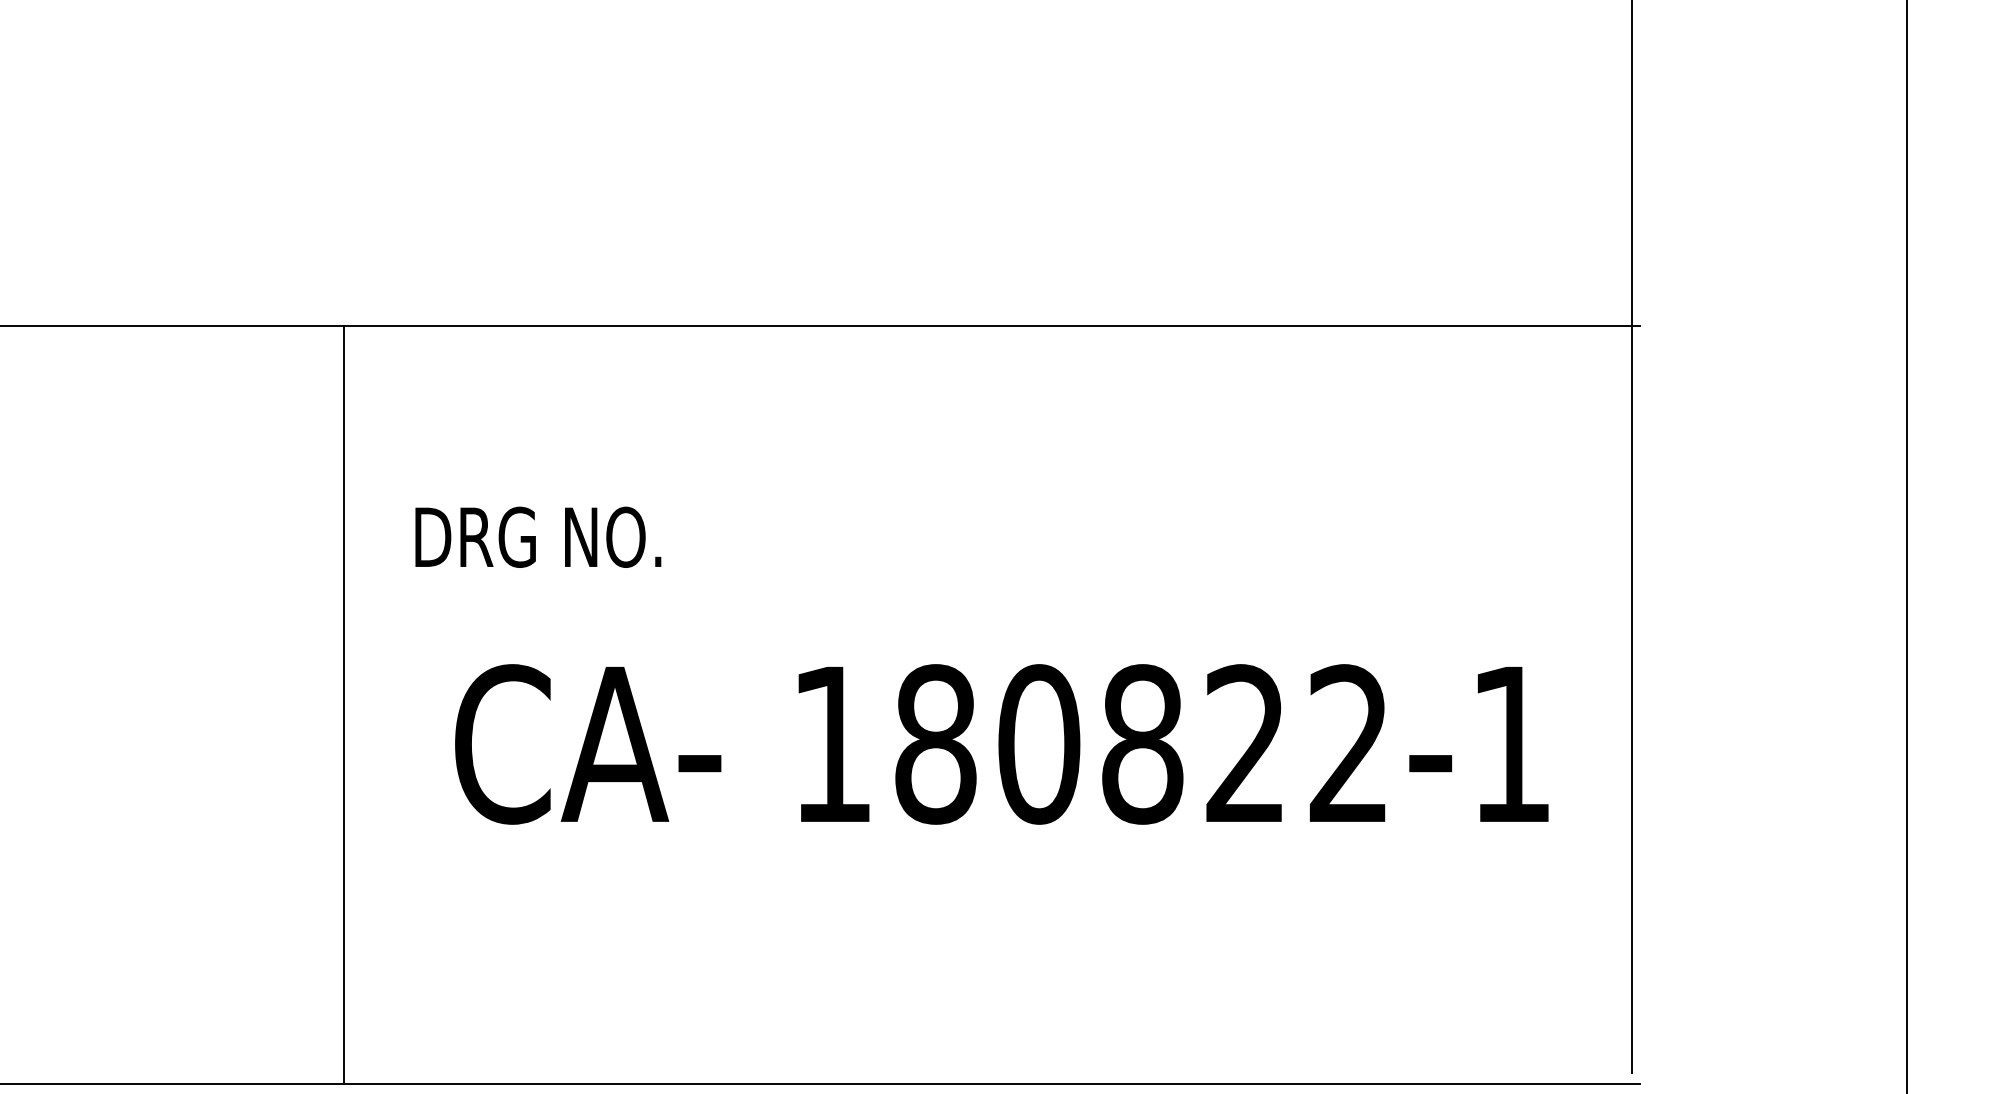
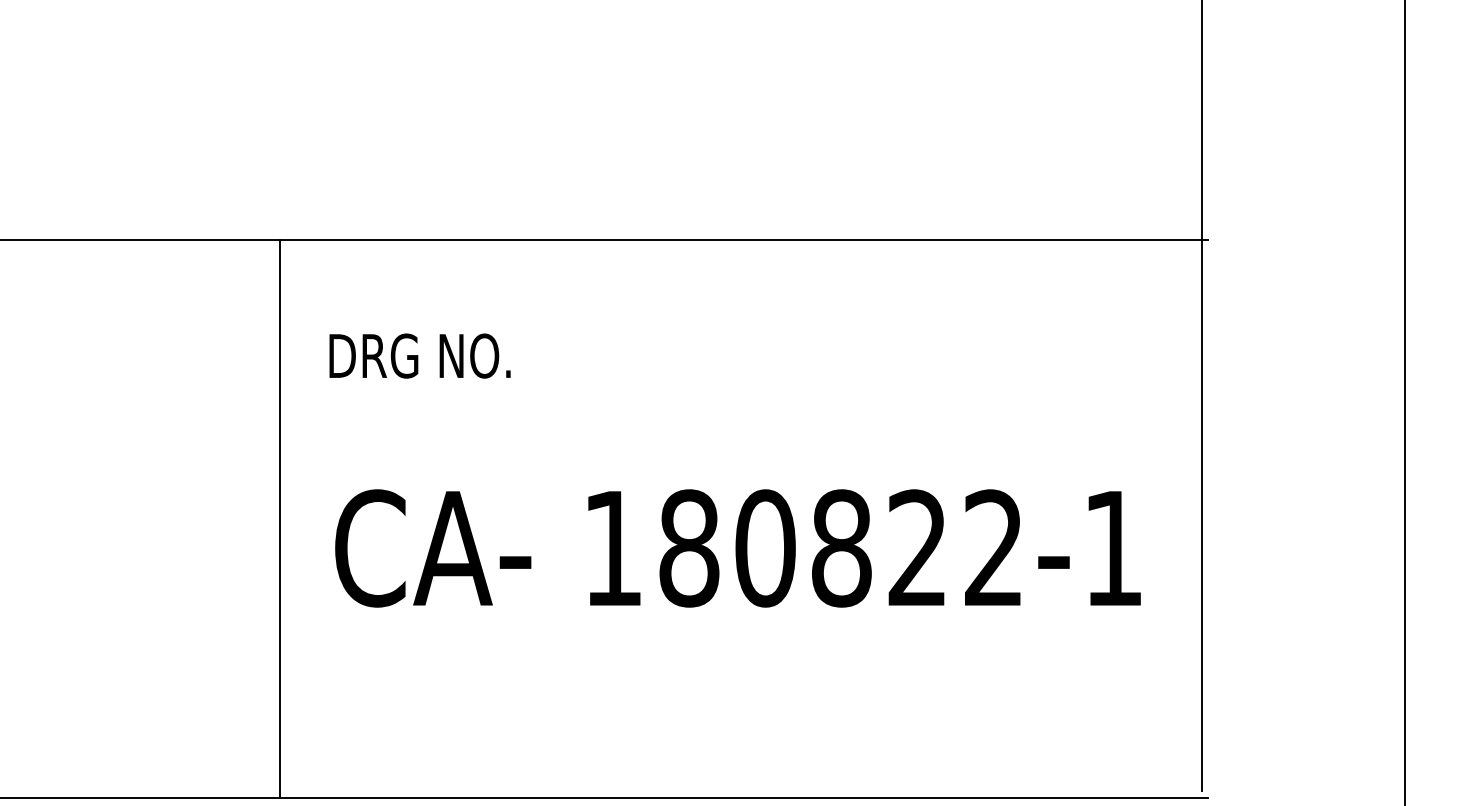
text: (538, 536) -> (420, 355), moved
line: (343, 704) -> (279, 519), moved

